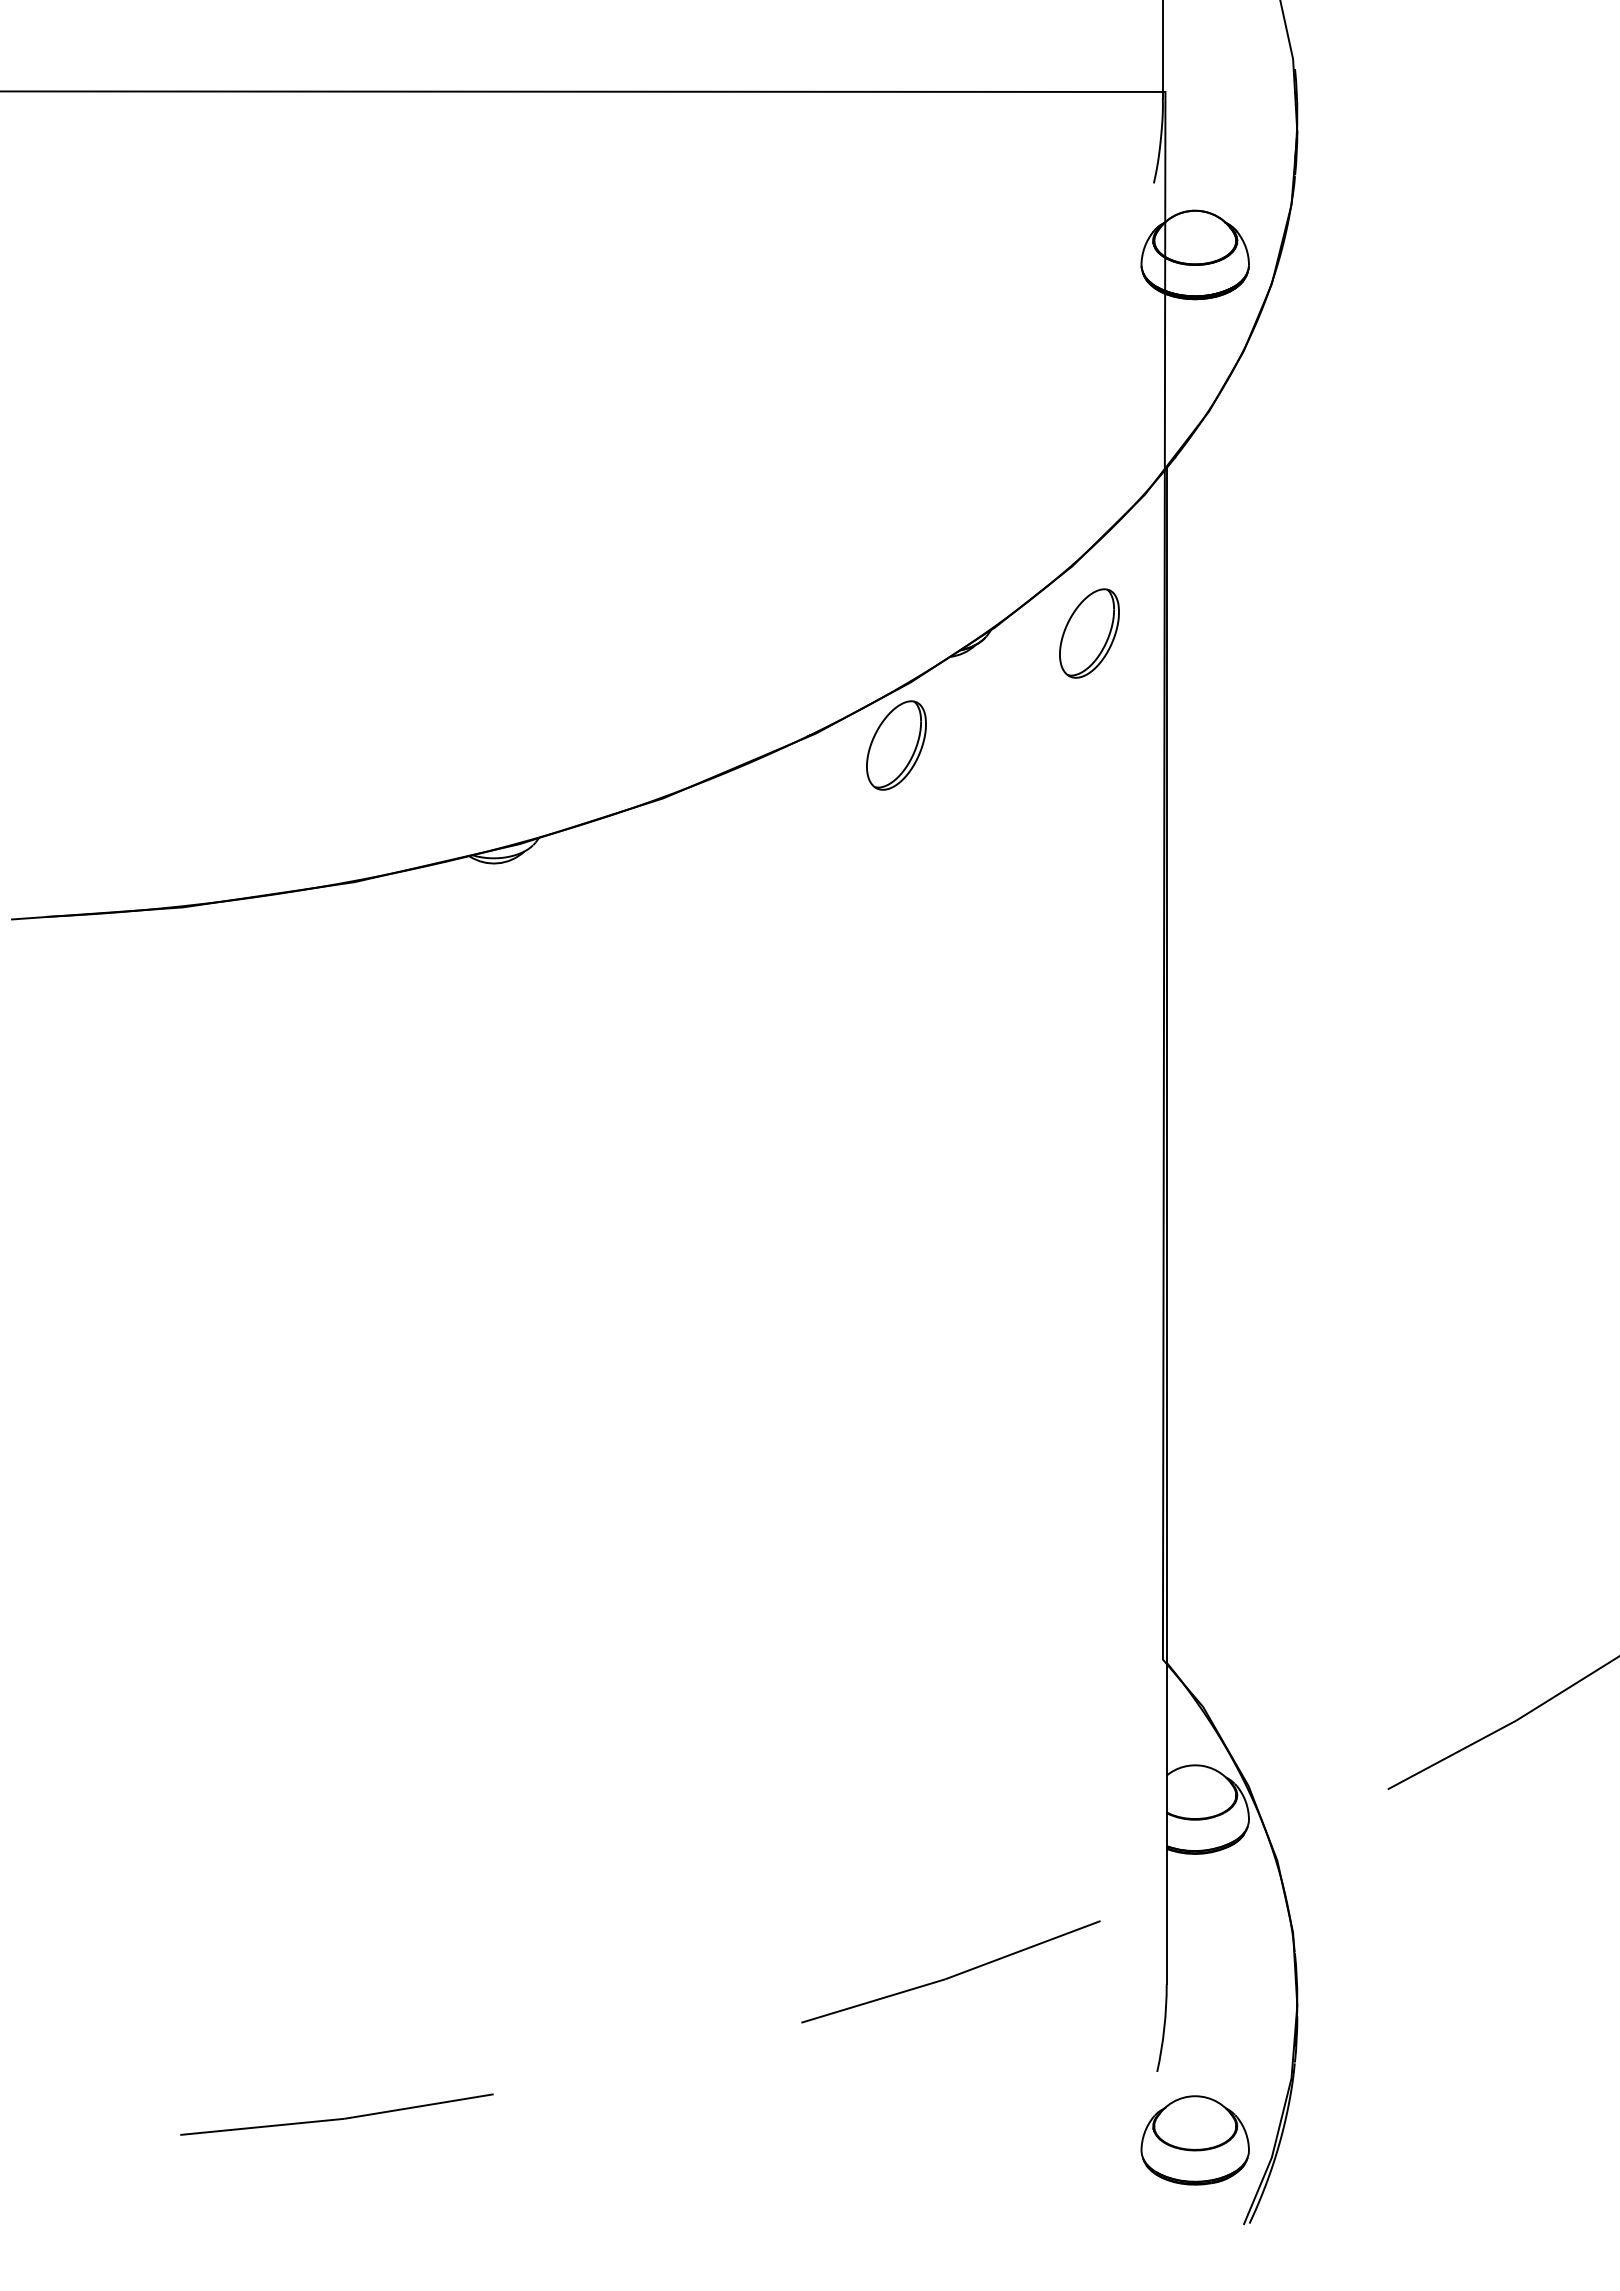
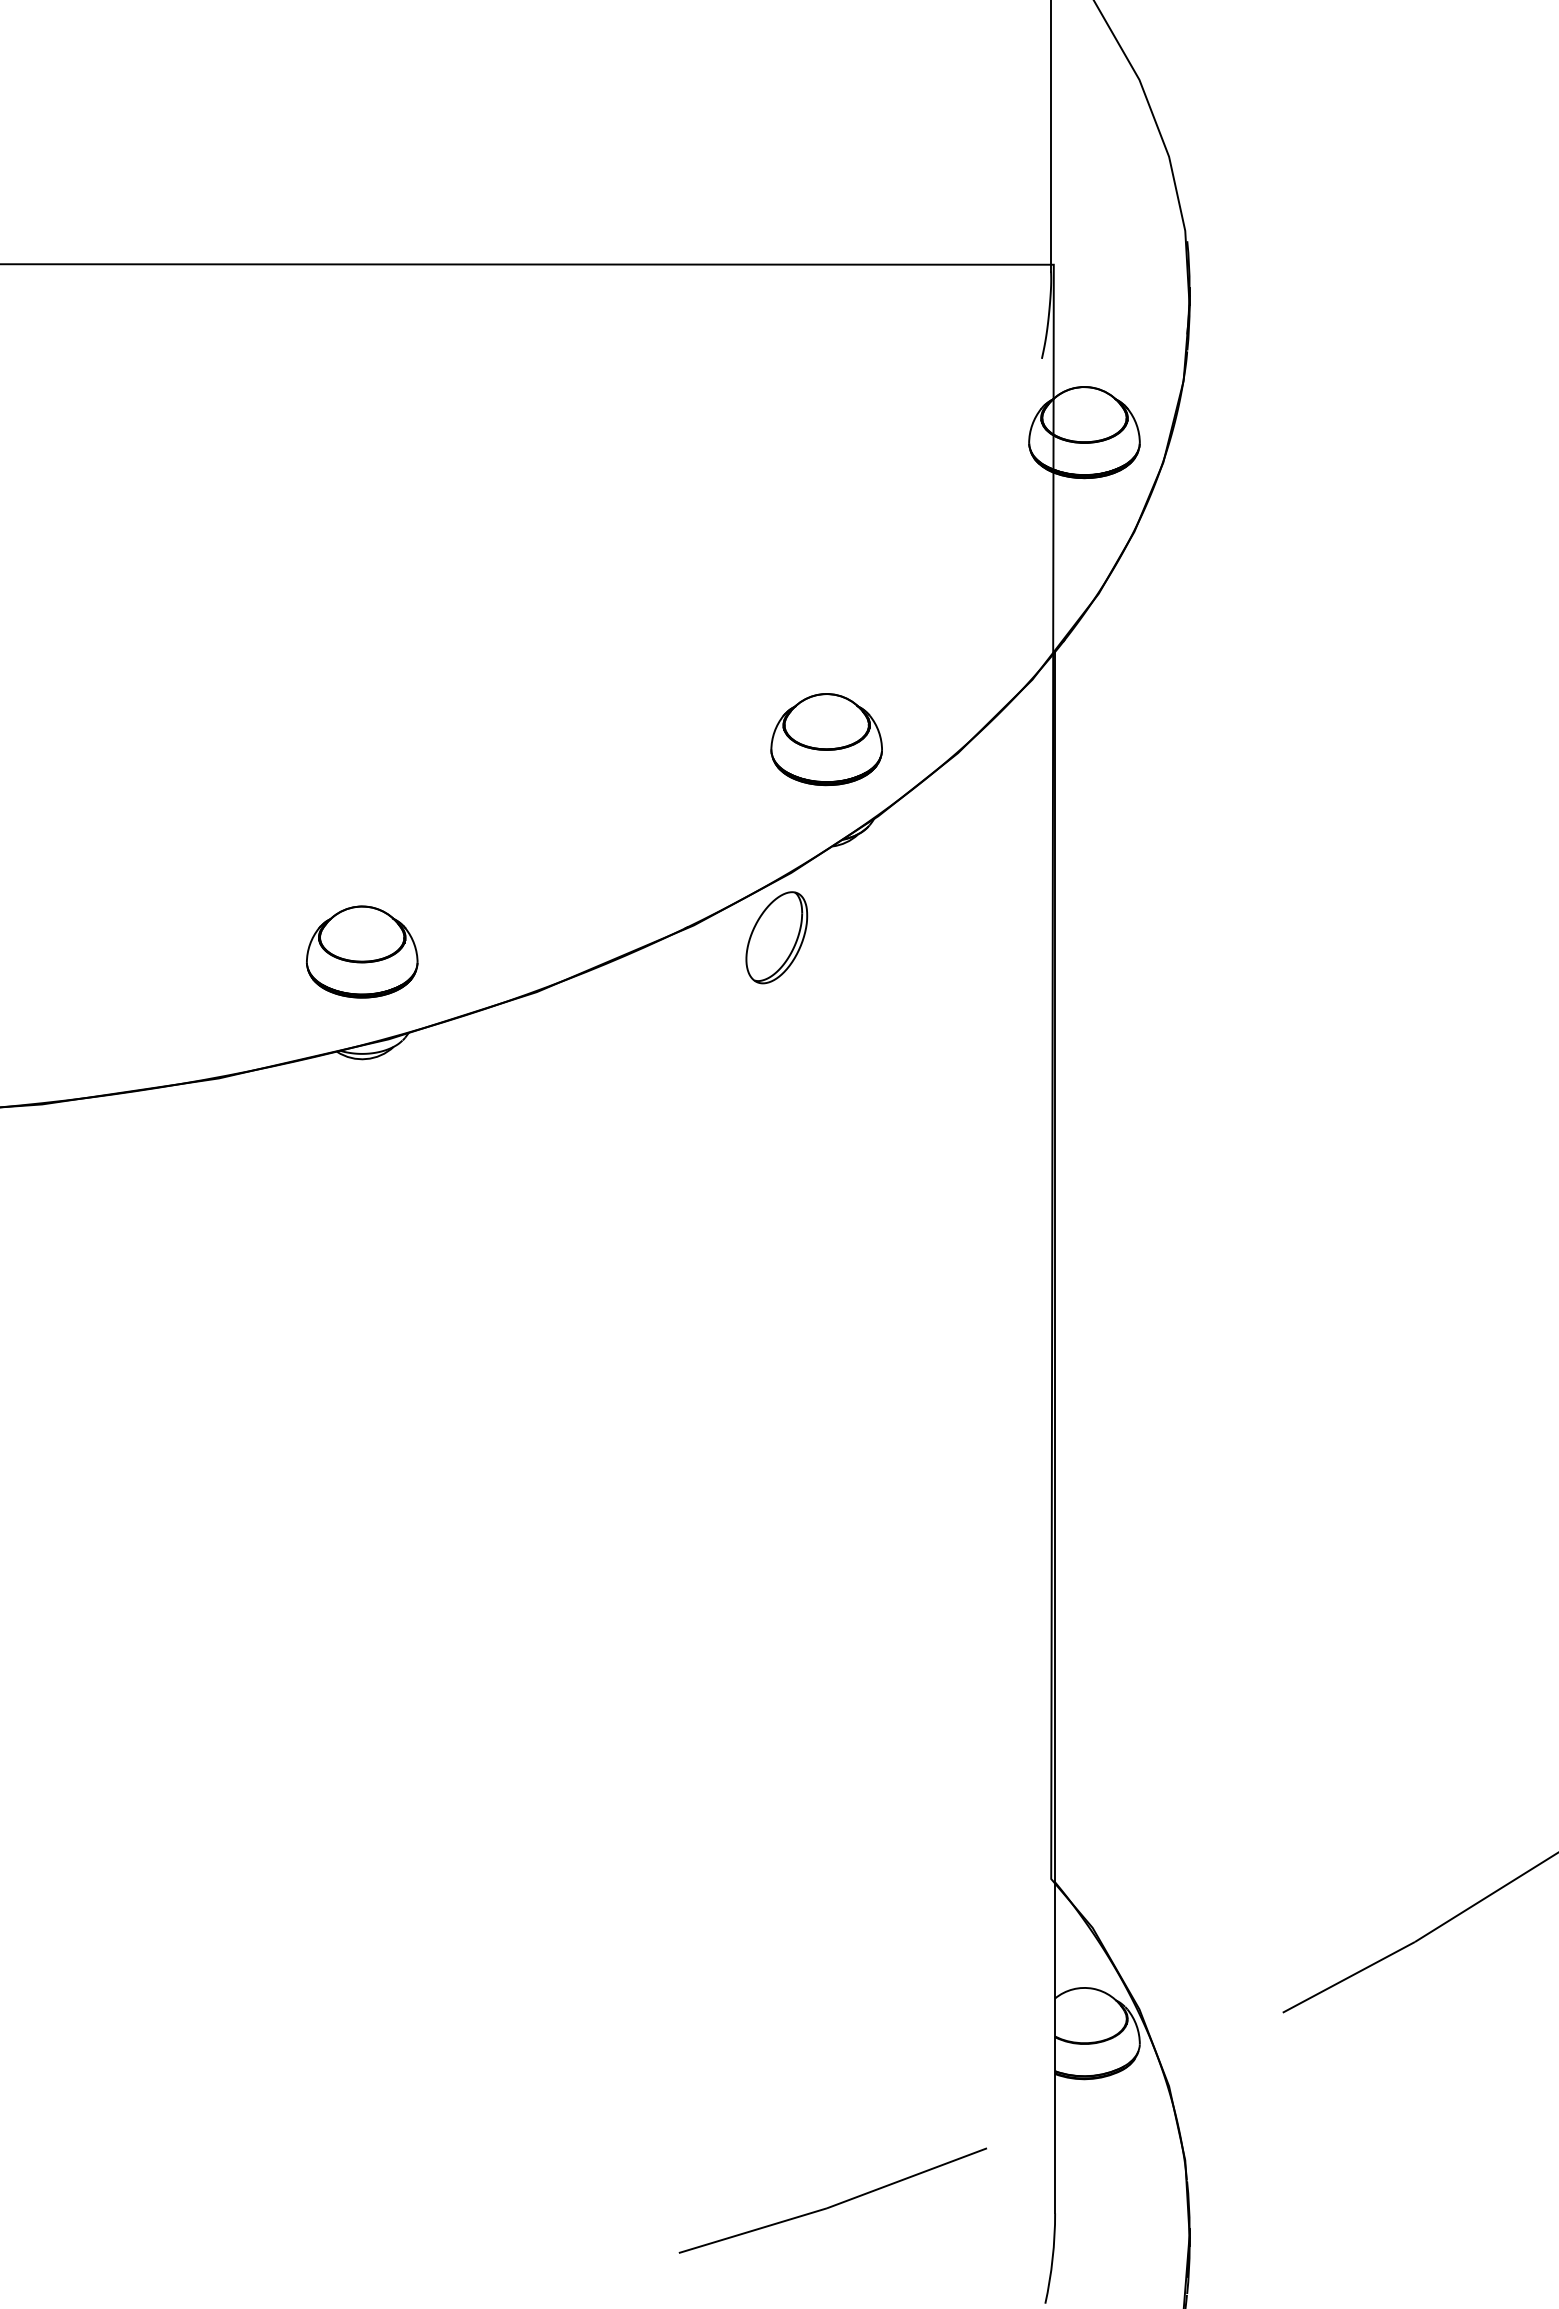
part: (944, 552) -> (826, 738), added
part: (1089, 633) -> (975, 822), removed
part: (493, 759) -> (361, 952), added

